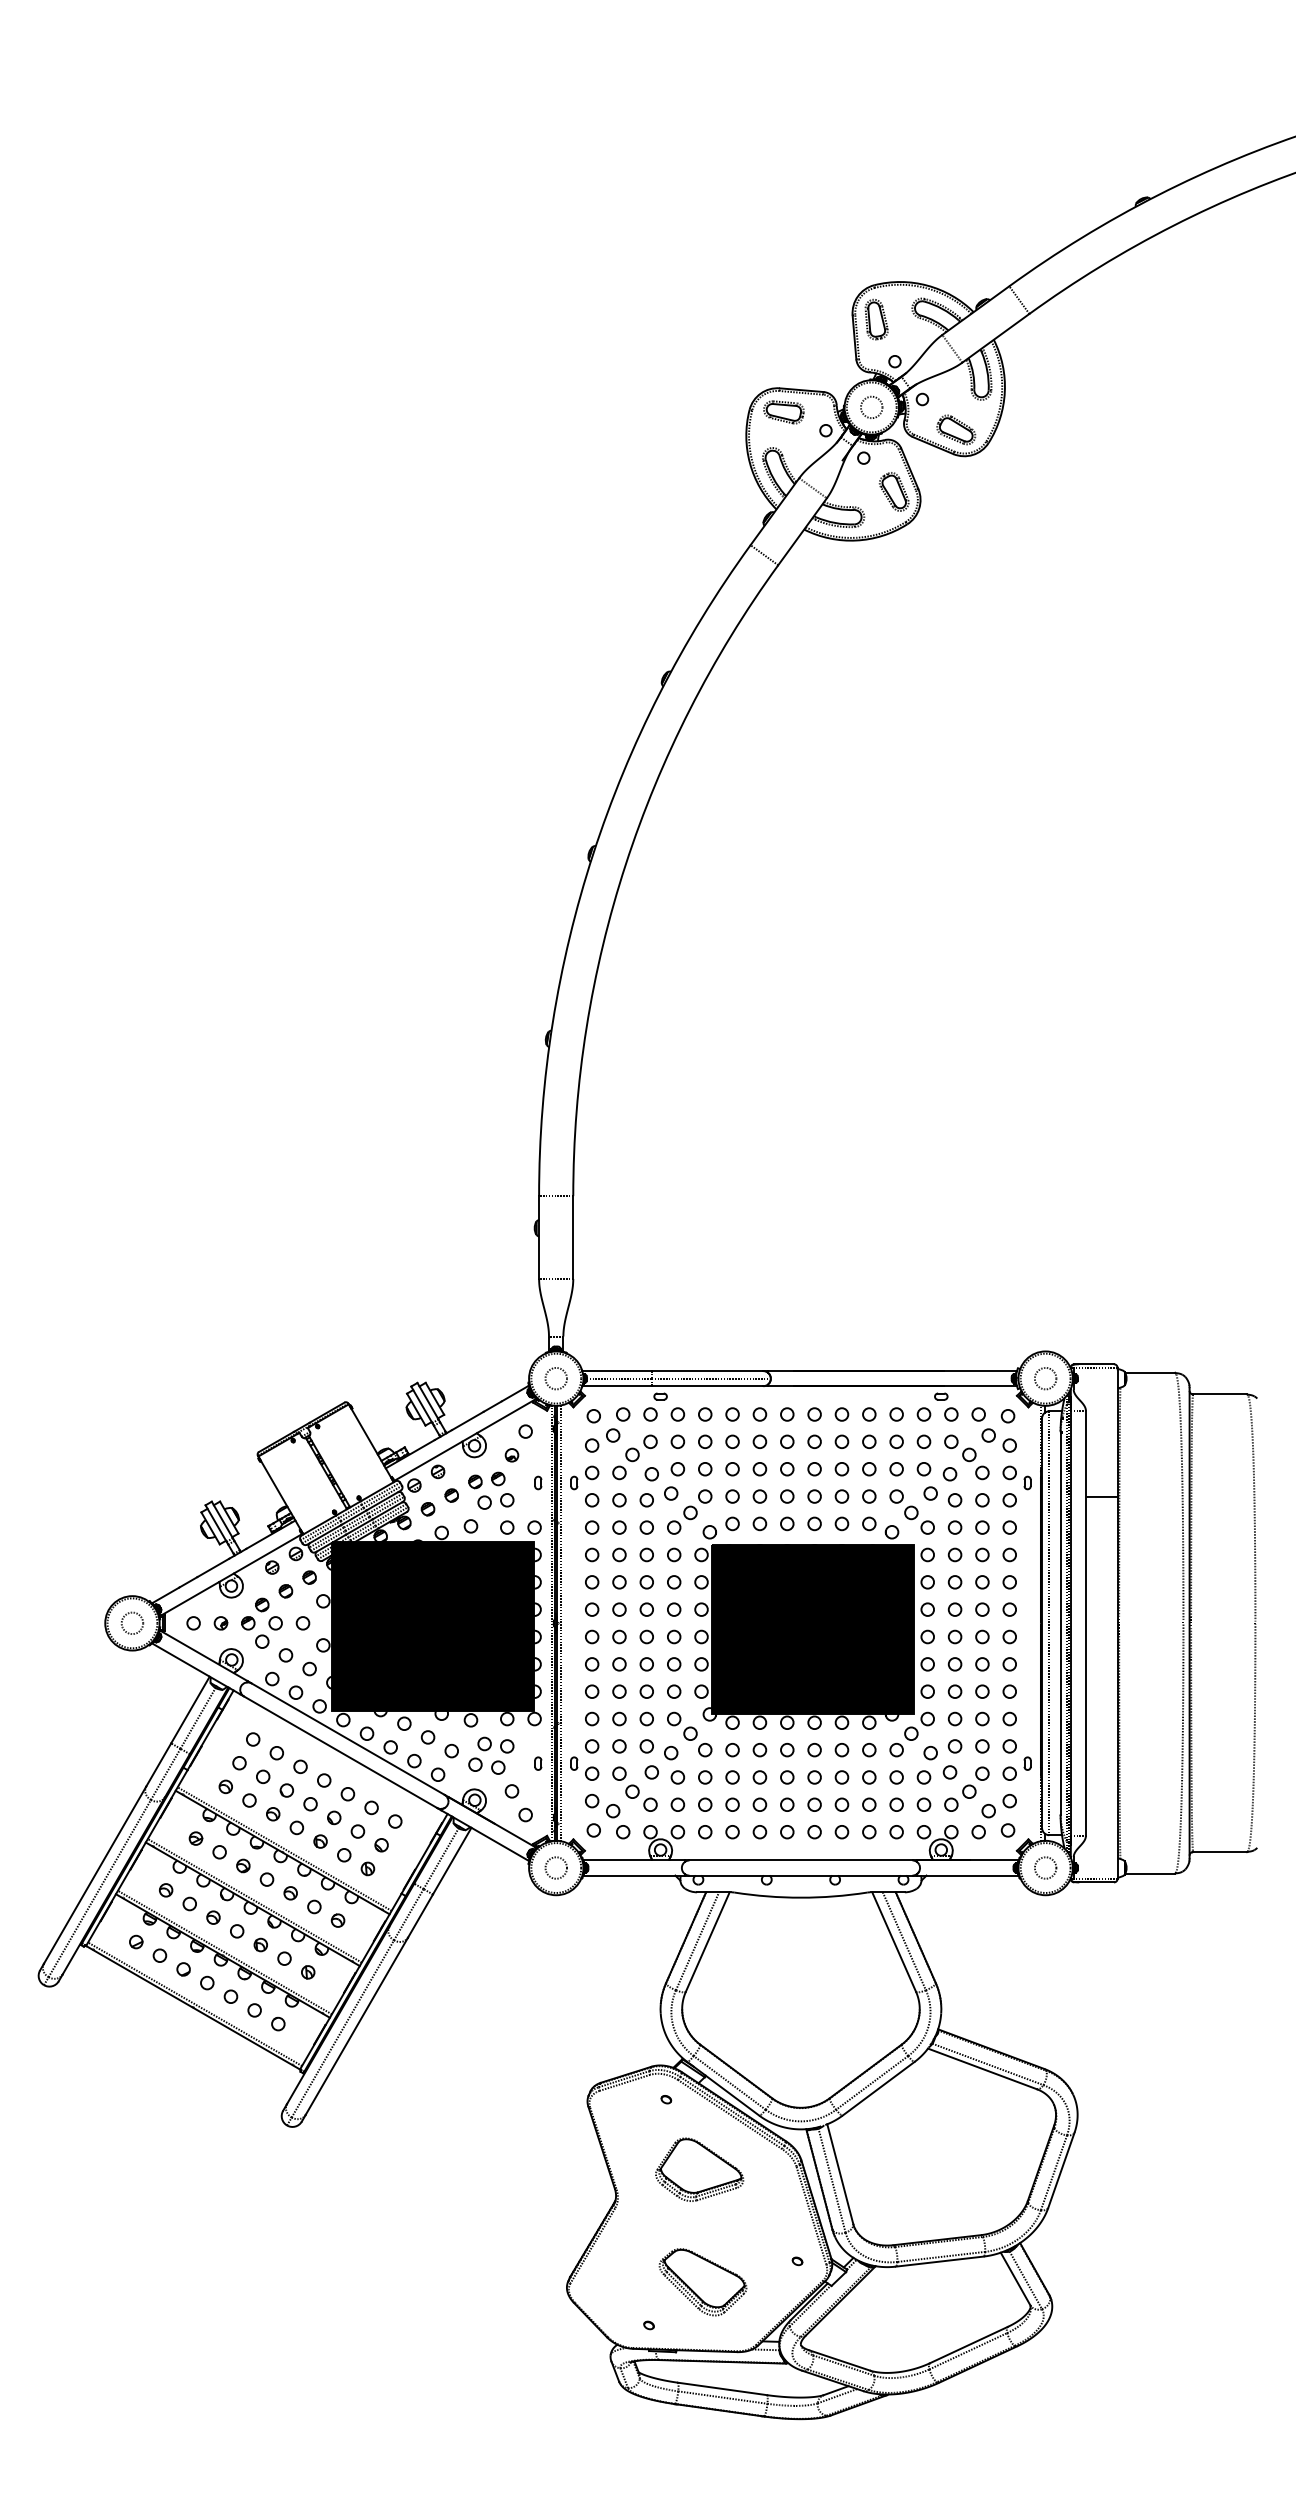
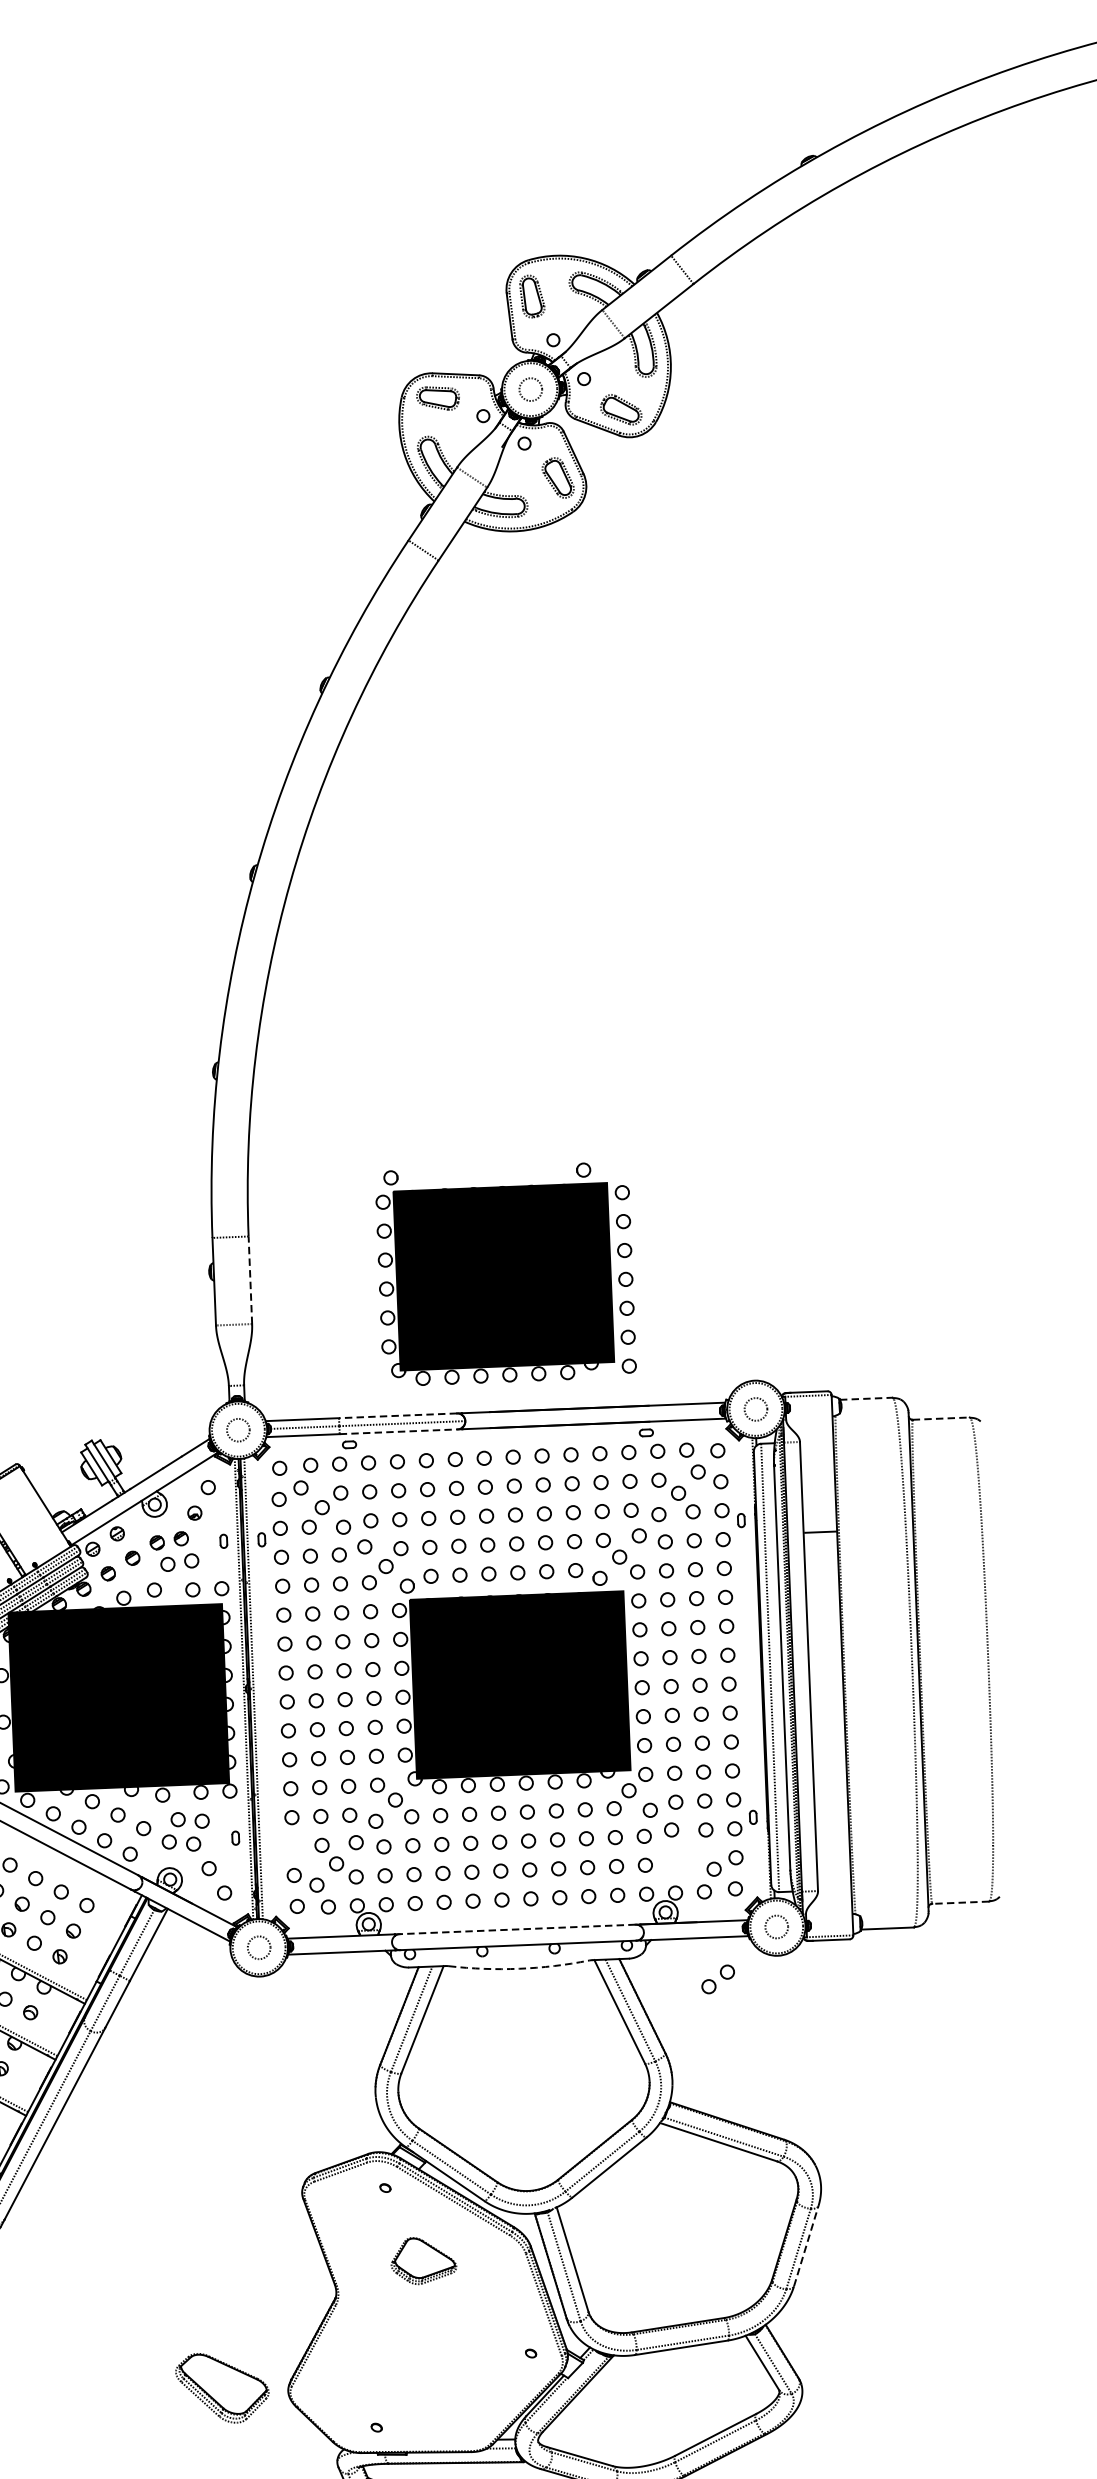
line: (573, 1237) -> (250, 1280), solid -> dashed
part: (814, 1241) -> (505, 1274), added
line: (707, 1371) -> (398, 1416), solid -> dashed
line: (1150, 1372) -> (866, 1398), solid -> dashed
line: (707, 1386) -> (398, 1432), solid -> dashed
line: (1220, 1394) -> (941, 1418), solid -> dashed
part: (584, 1768) -> (284, 1841), removed
part: (960, 1797) -> (718, 1978), moved
line: (1220, 1852) -> (961, 1903), solid -> dashed
line: (800, 1860) -> (517, 1929), solid -> dashed
arc: (800, 1897) -> (518, 1968), solid -> dashed
part: (699, 2169) -> (423, 2260), size x0.7
line: (1061, 2170) -> (806, 2246), solid -> dashed
part: (702, 2282) -> (222, 2388), moved

